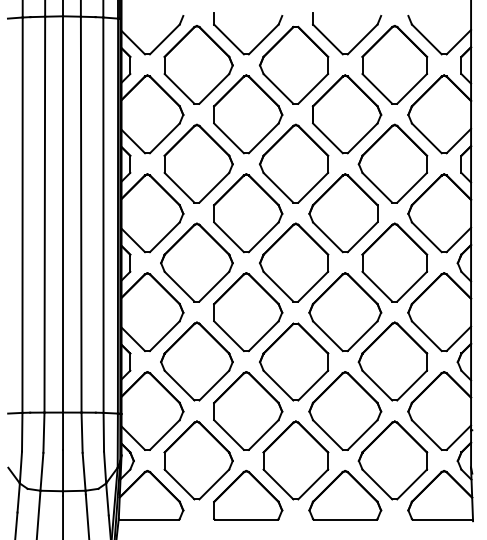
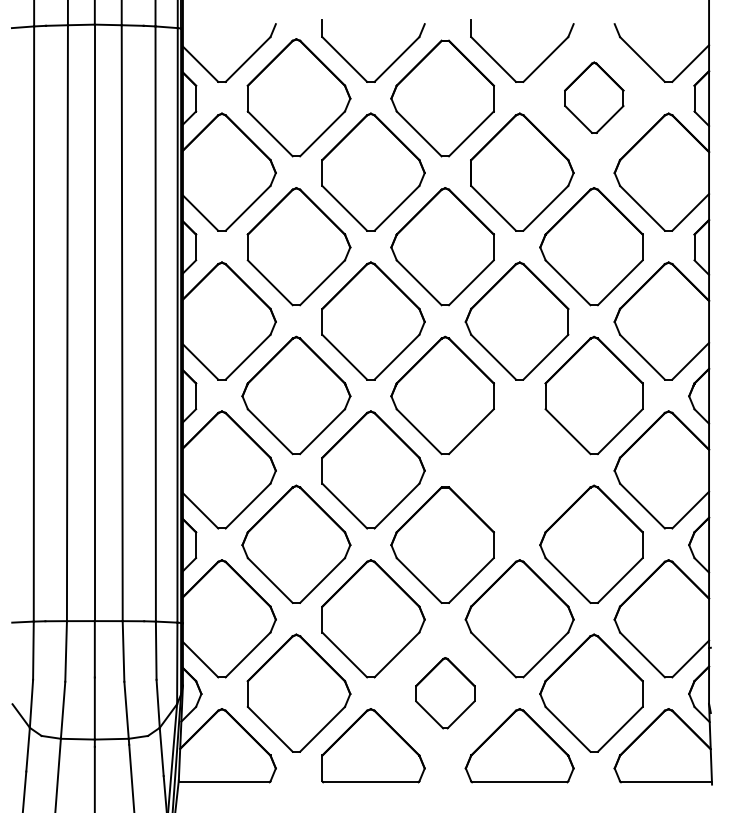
part: (394, 64) -> (593, 97), size x0.6
part: (345, 312) -> (520, 470), removed
part: (295, 460) -> (444, 693), size x0.6

